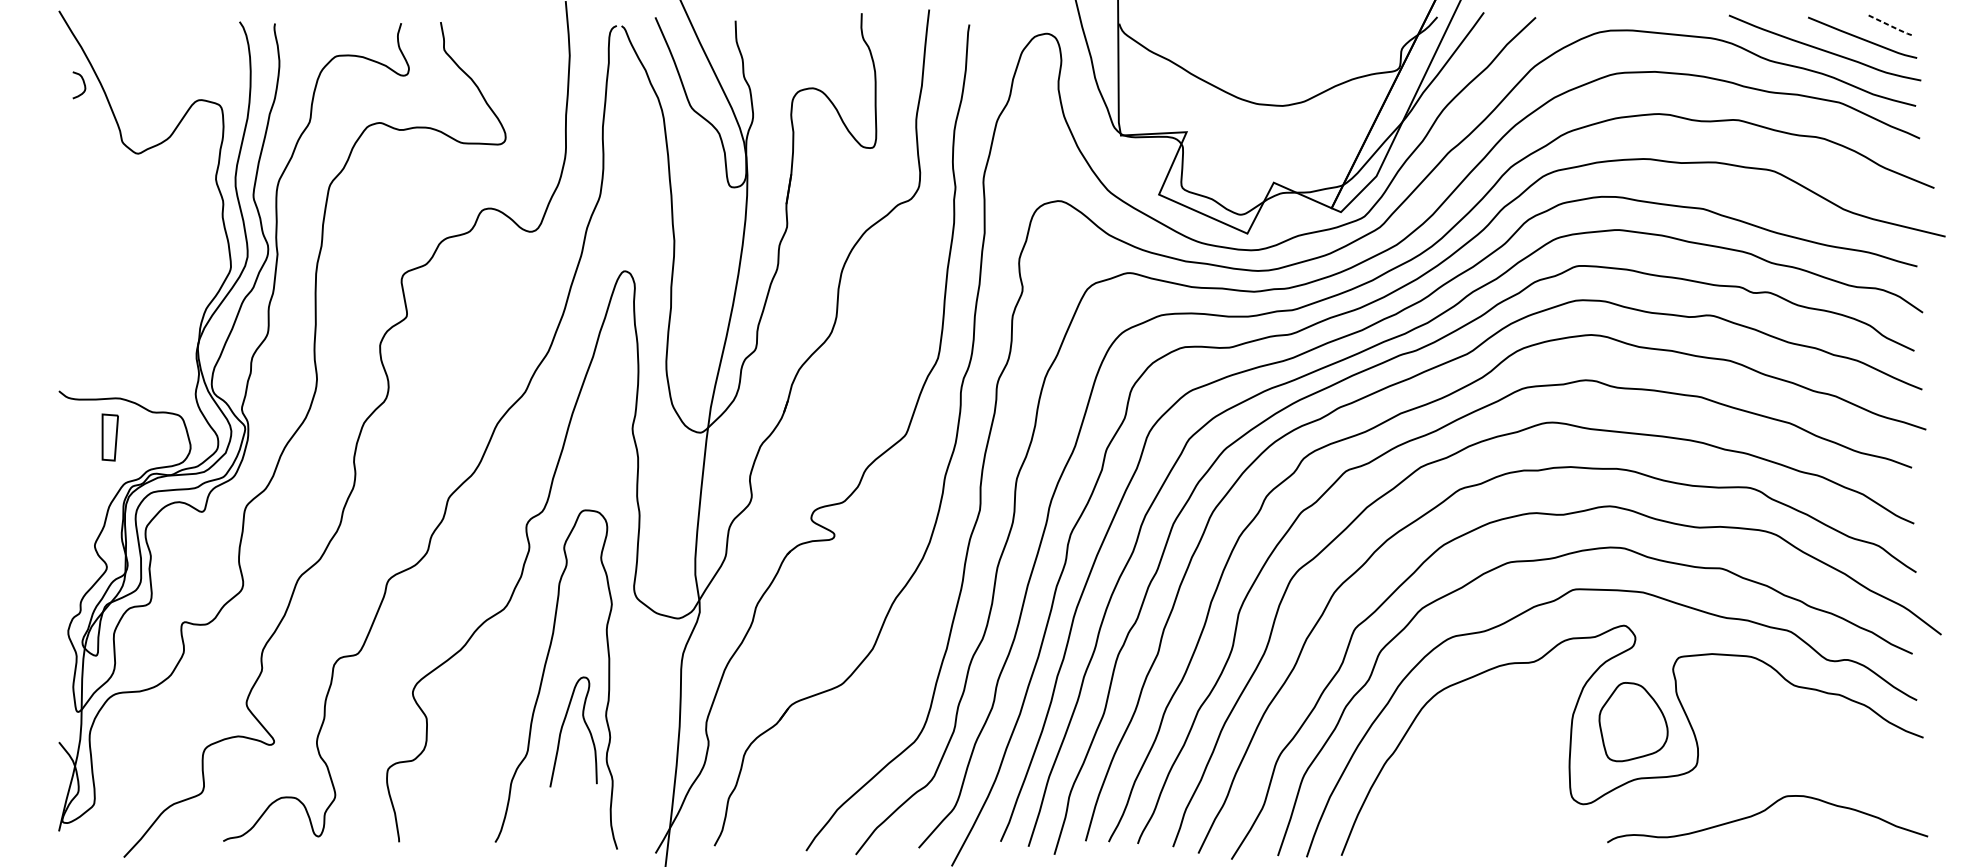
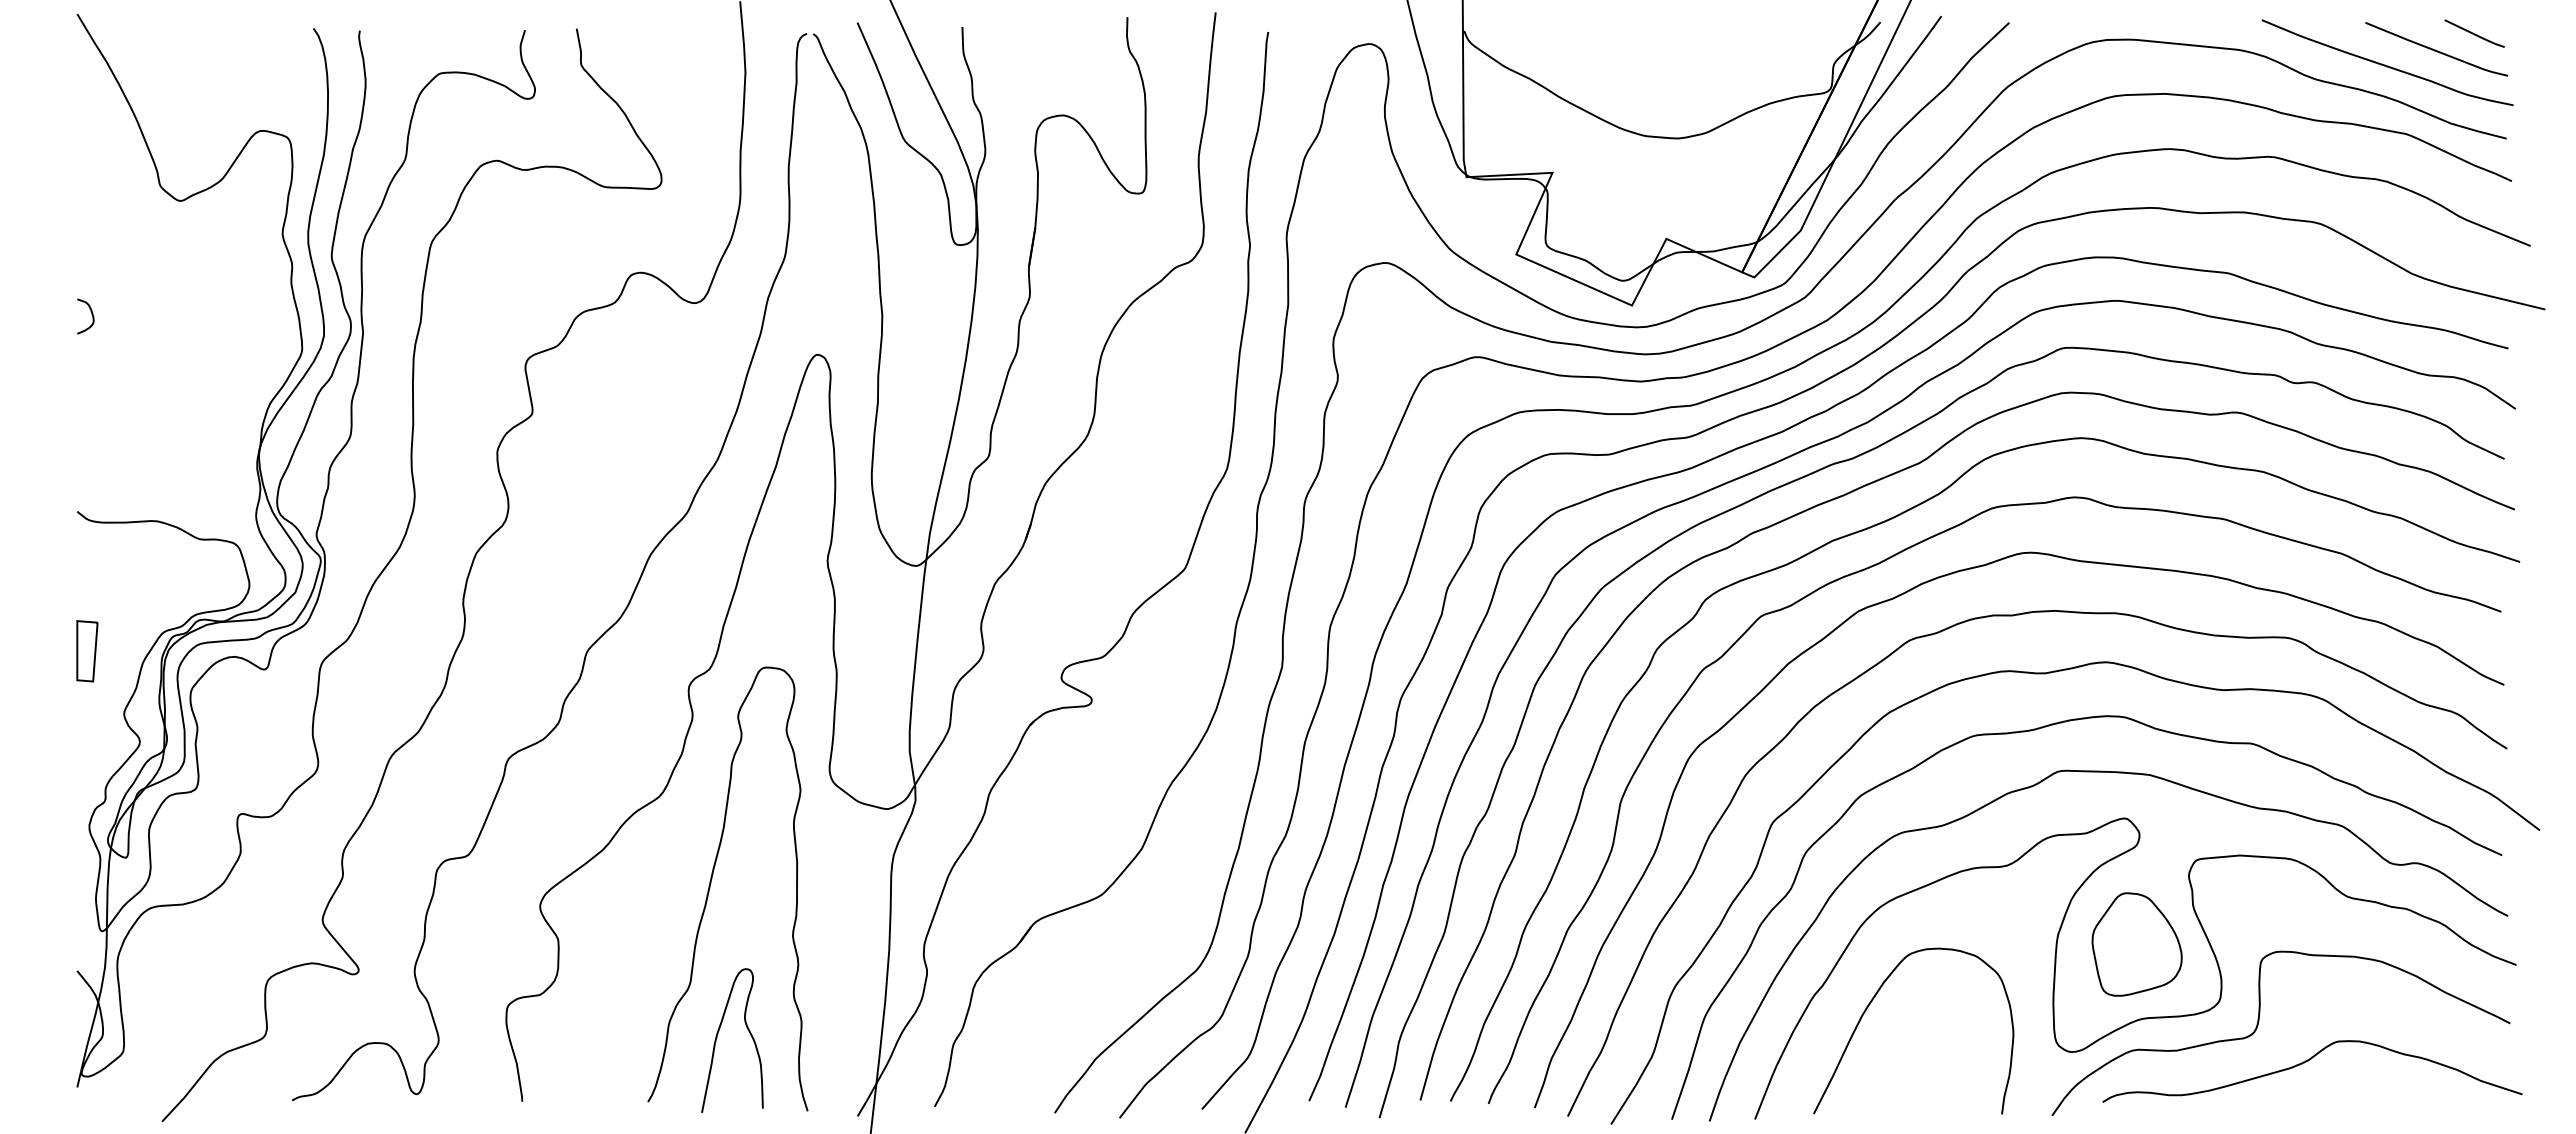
line: (1892, 27) -> (2475, 35), dashed -> solid
curve: (83, 83) -> (91, 314), moved
part: (110, 437) -> (87, 651), moved
curve: (562, 730) -> (717, 1038), moved
curve: (1431, 765) -> (1872, 1001), added
curve: (1726, 783) -> (2258, 1025), added

